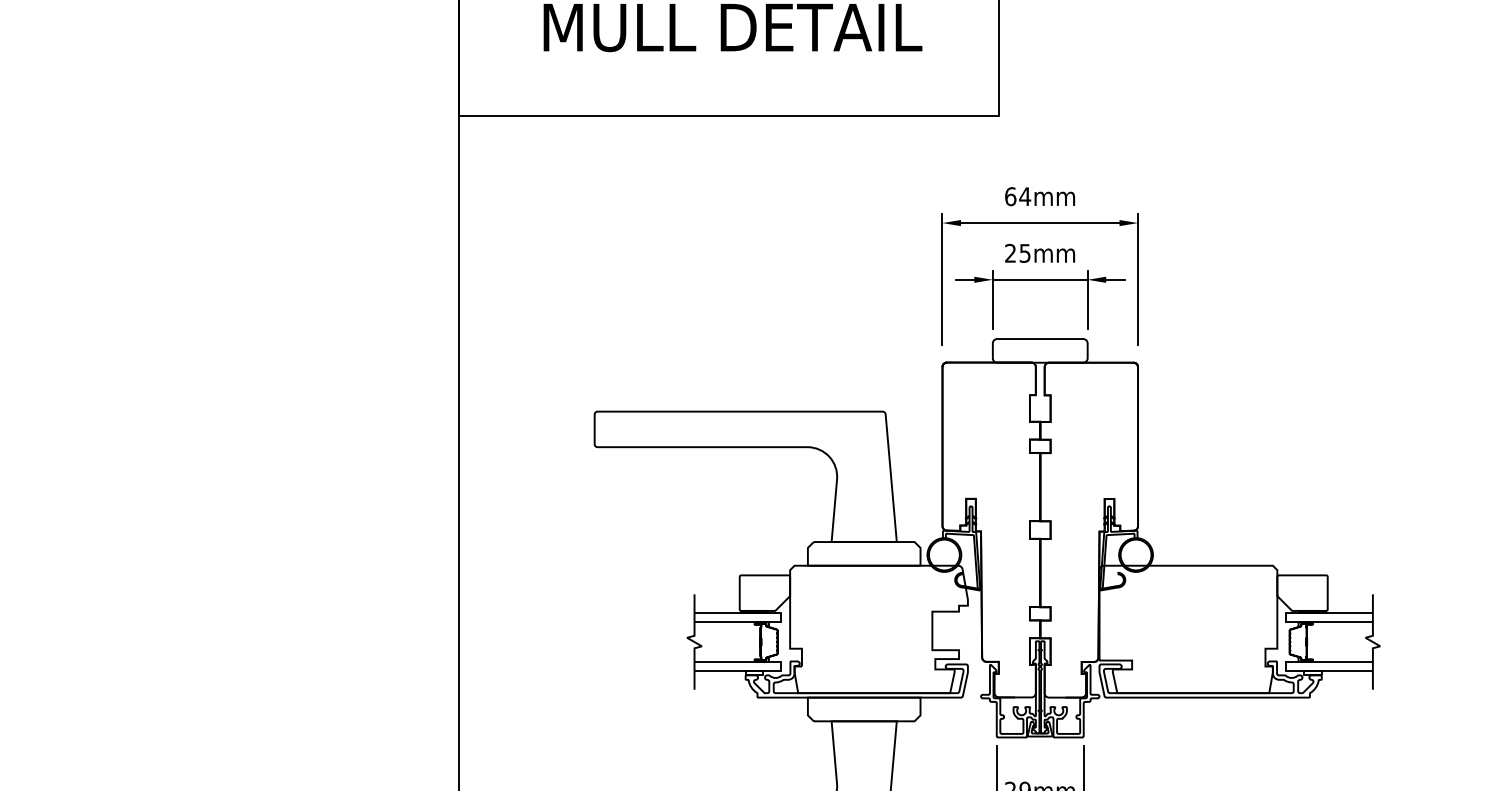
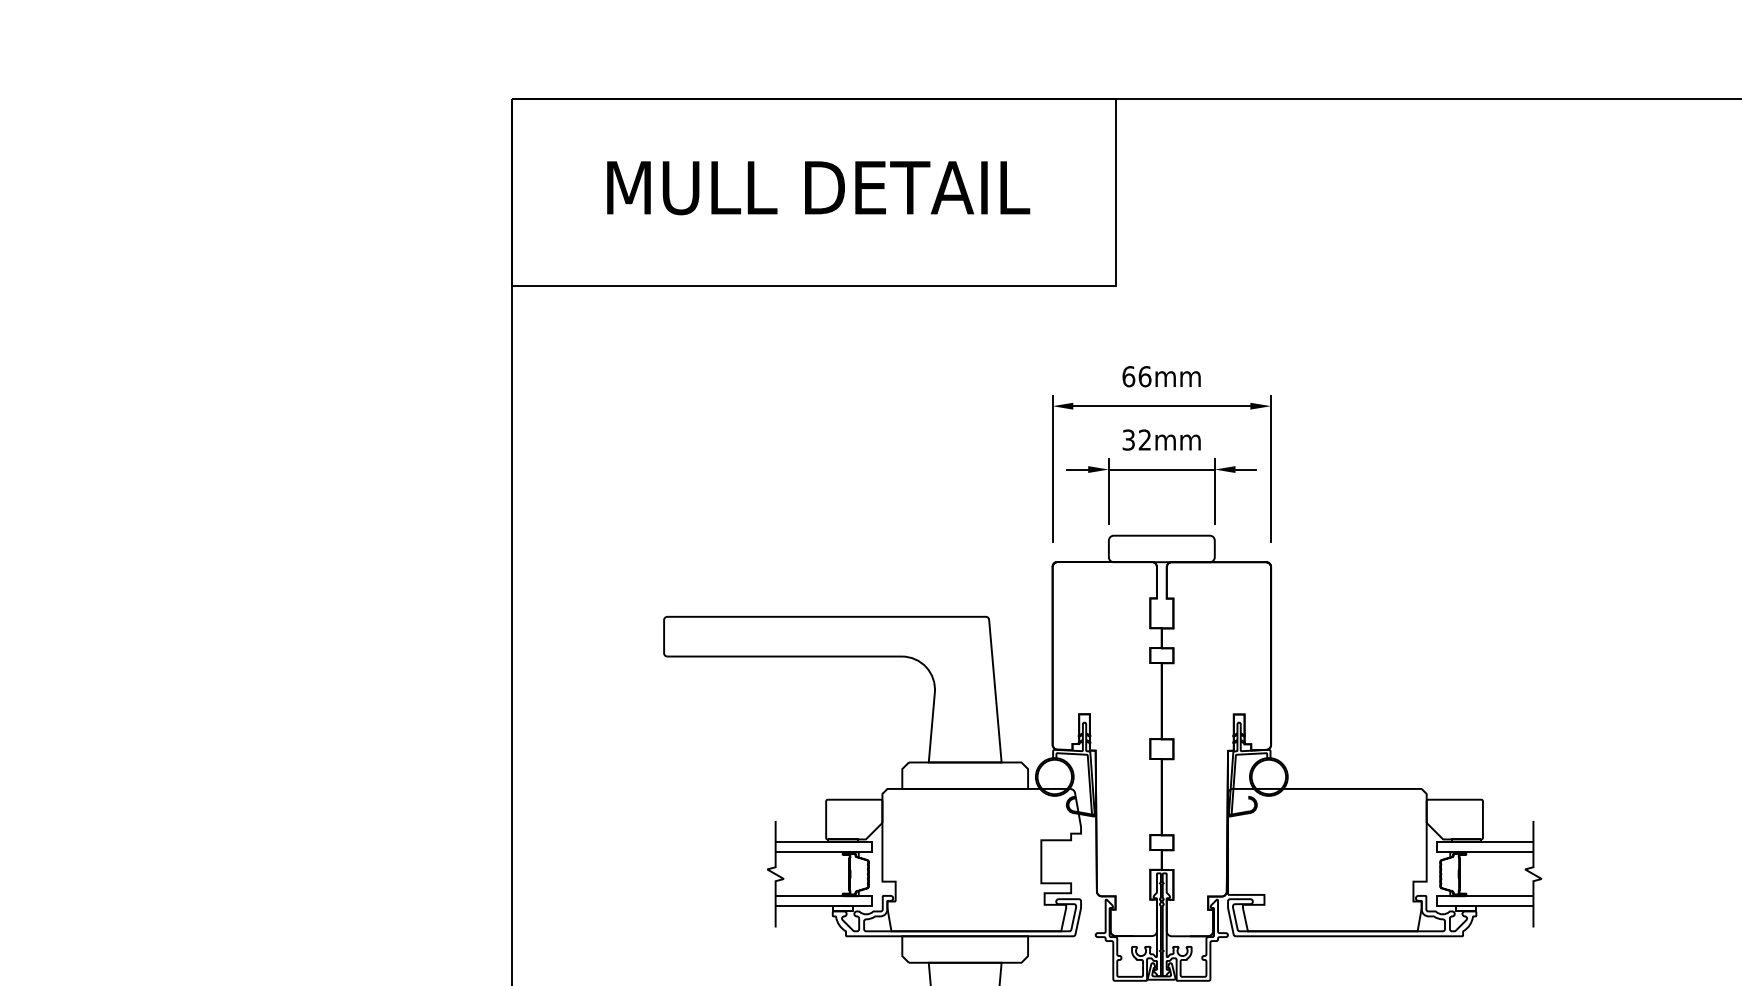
text: (1024, 196) -> (1144, 376), 64mm -> 66mm
text: (1017, 252) -> (1136, 439), 25mm -> 32mm

